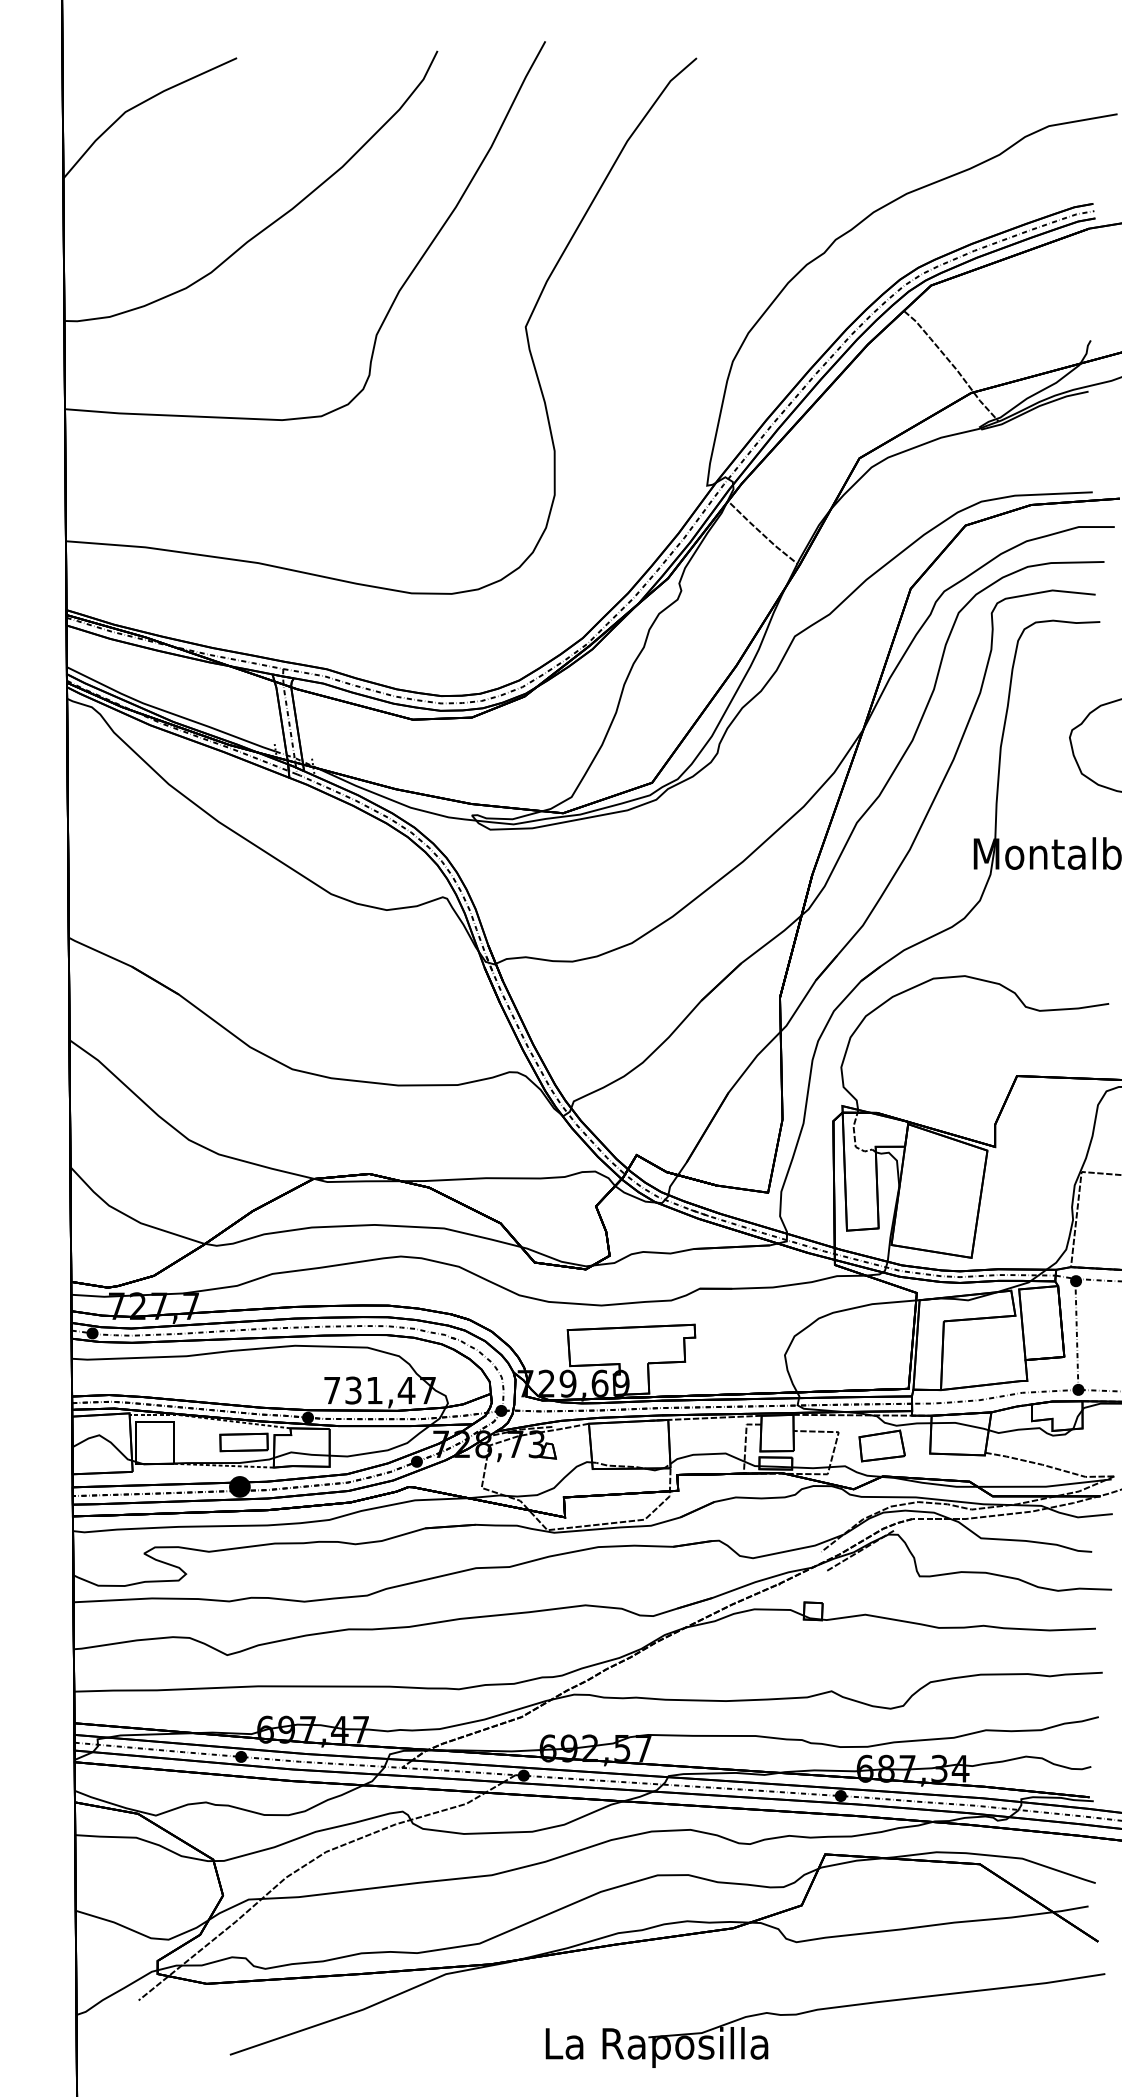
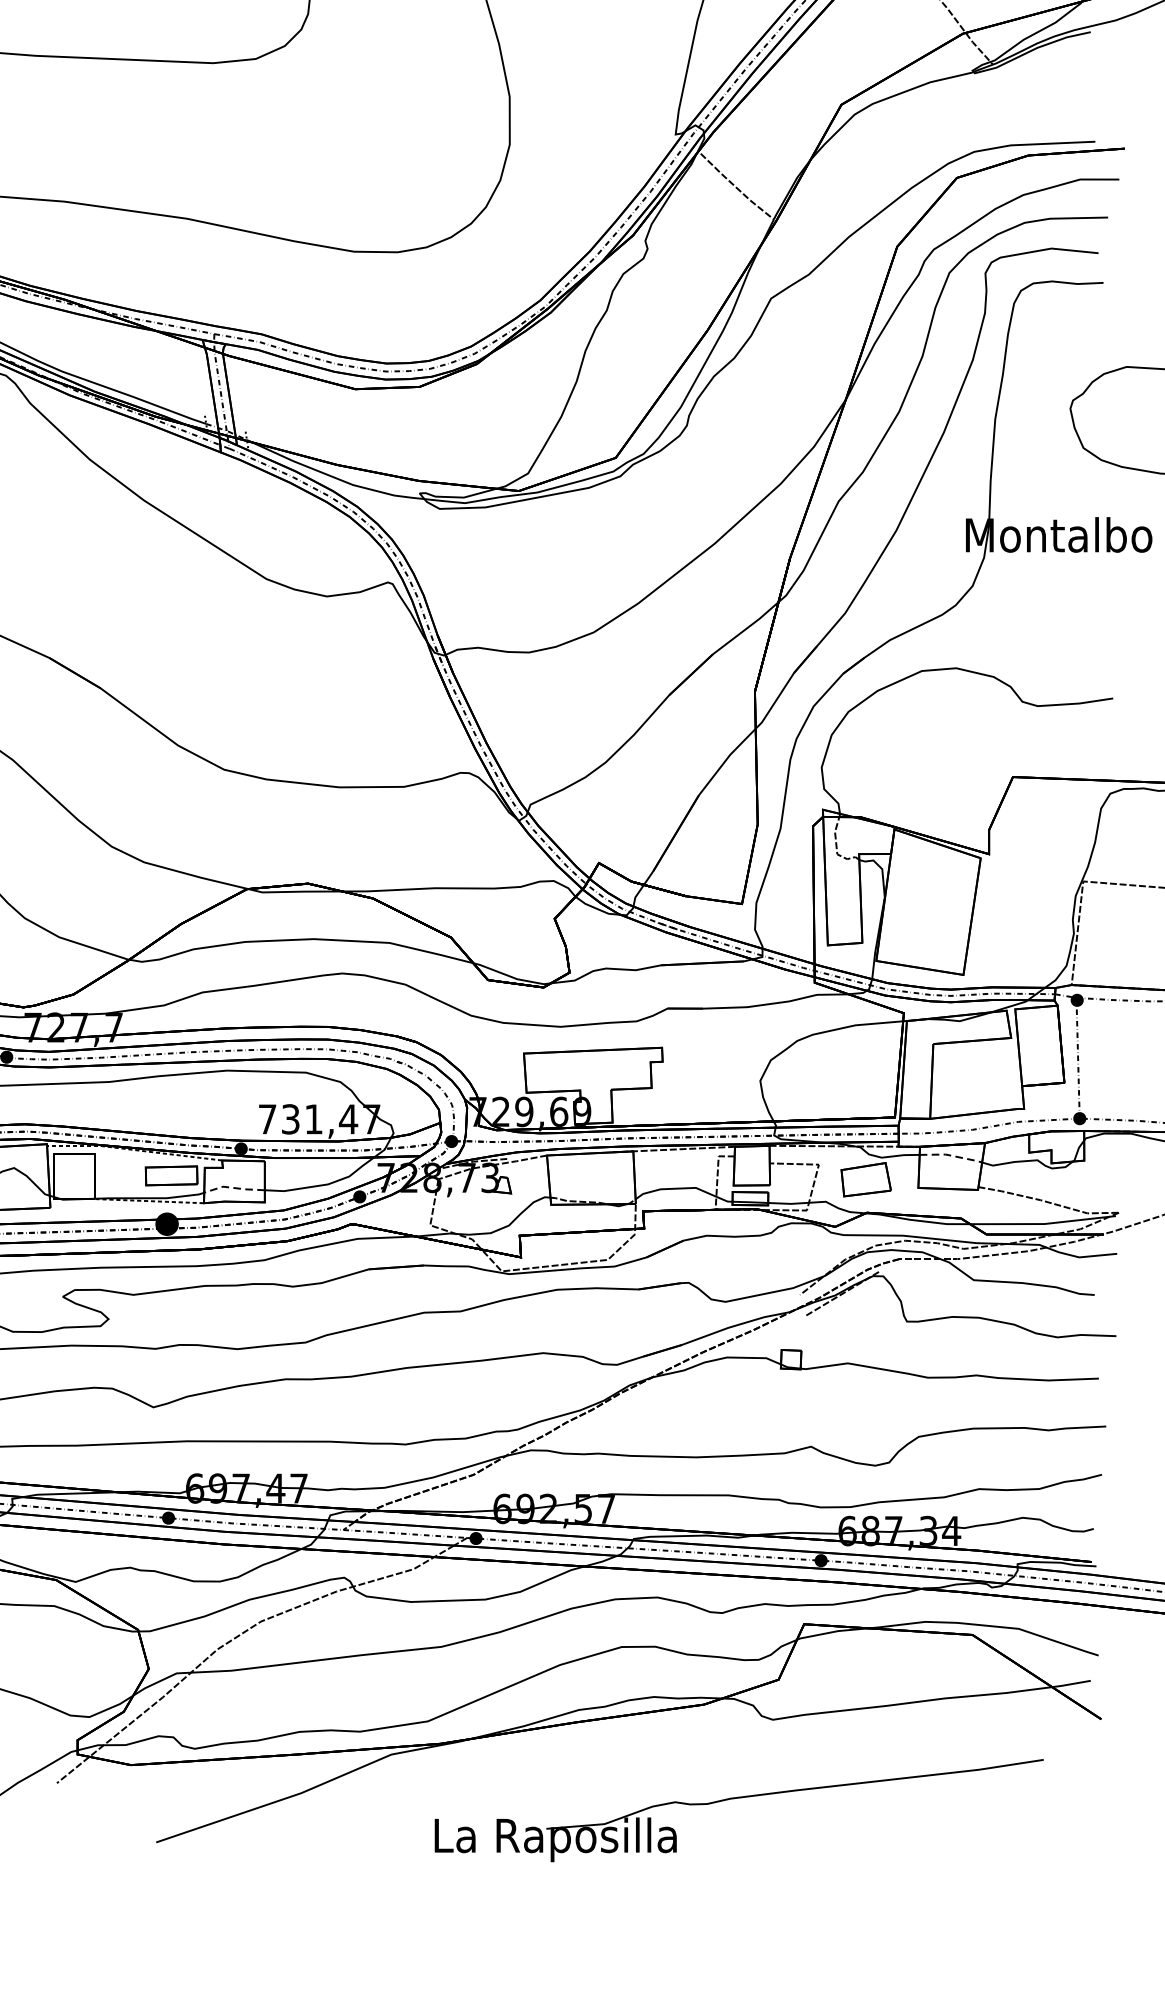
line: (960, 1424) -> (951, 1156), solid -> dashed
line: (300, 1453) -> (233, 1187), solid -> dashed
part: (821, 2010) -> (734, 1799), moved

